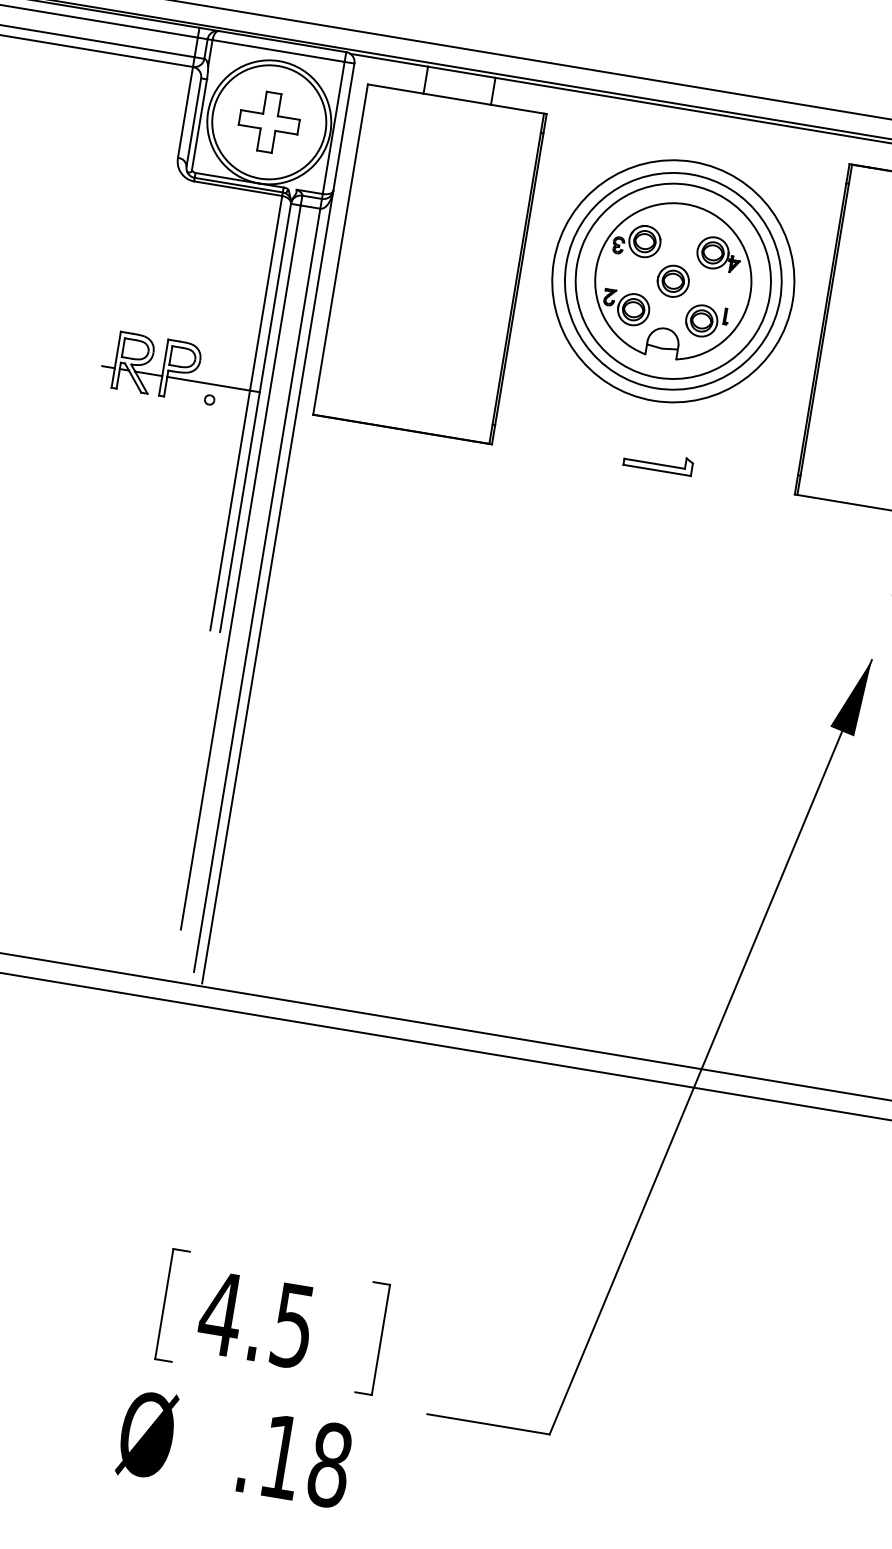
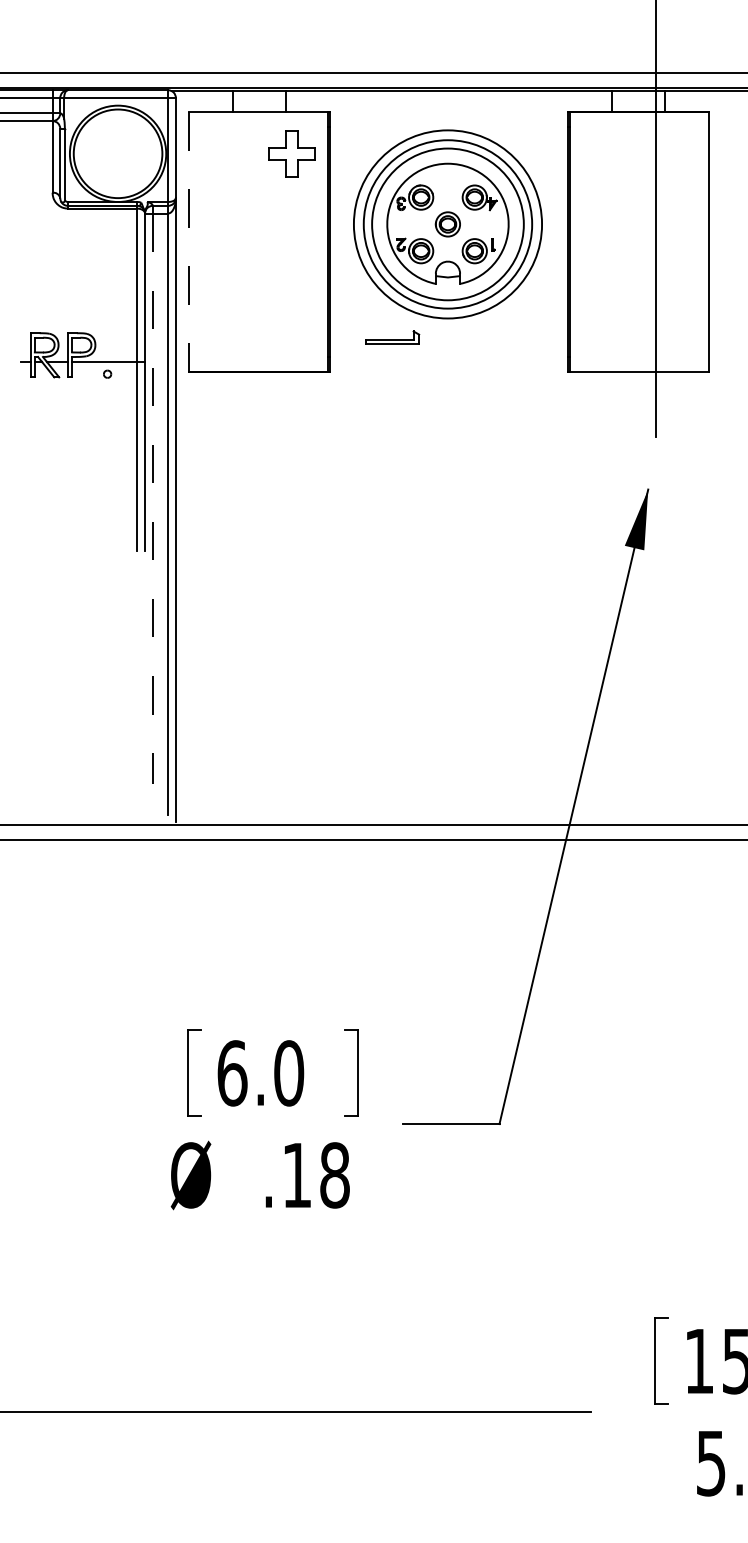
part: (268, 121) -> (291, 153), moved
line: (340, 249) -> (188, 242), solid -> dashed
part: (658, 461) -> (392, 337), moved
line: (240, 568) -> (152, 499), solid -> dashed
text: (256, 1319) -> (260, 1073), 4.5 -> 6.0

